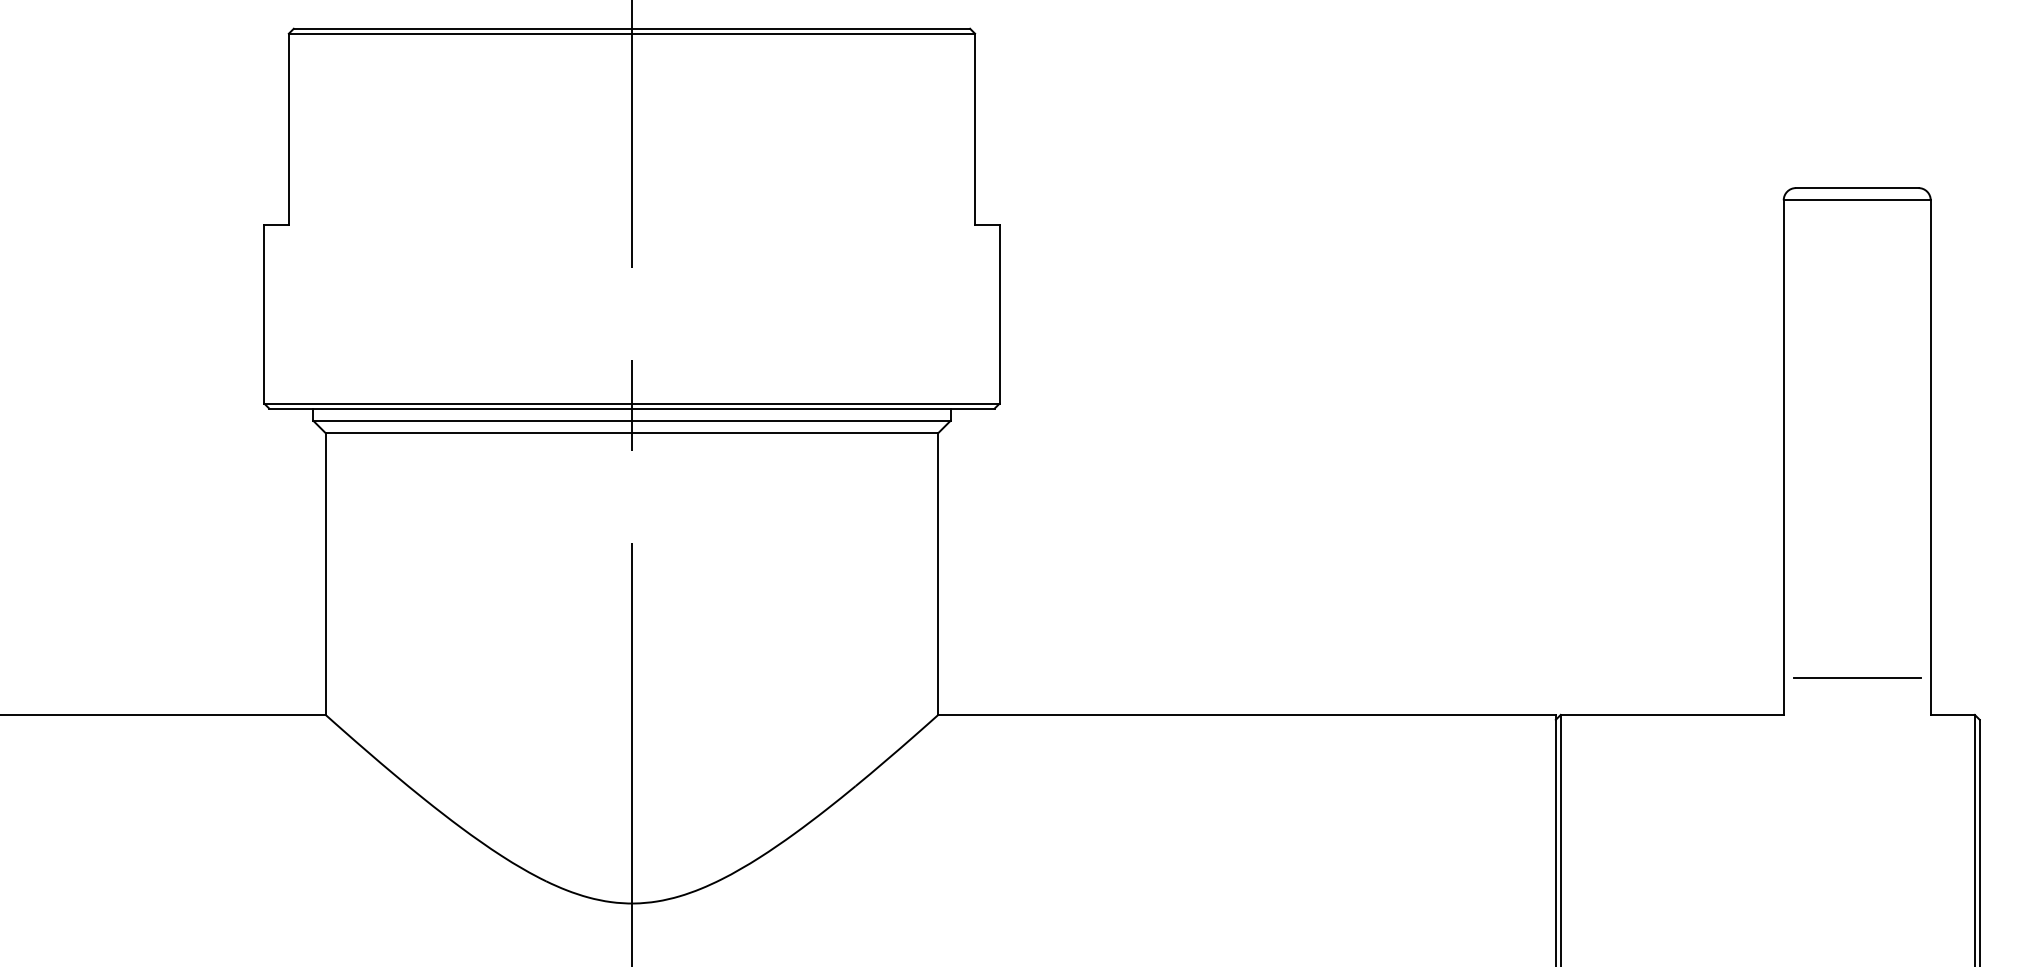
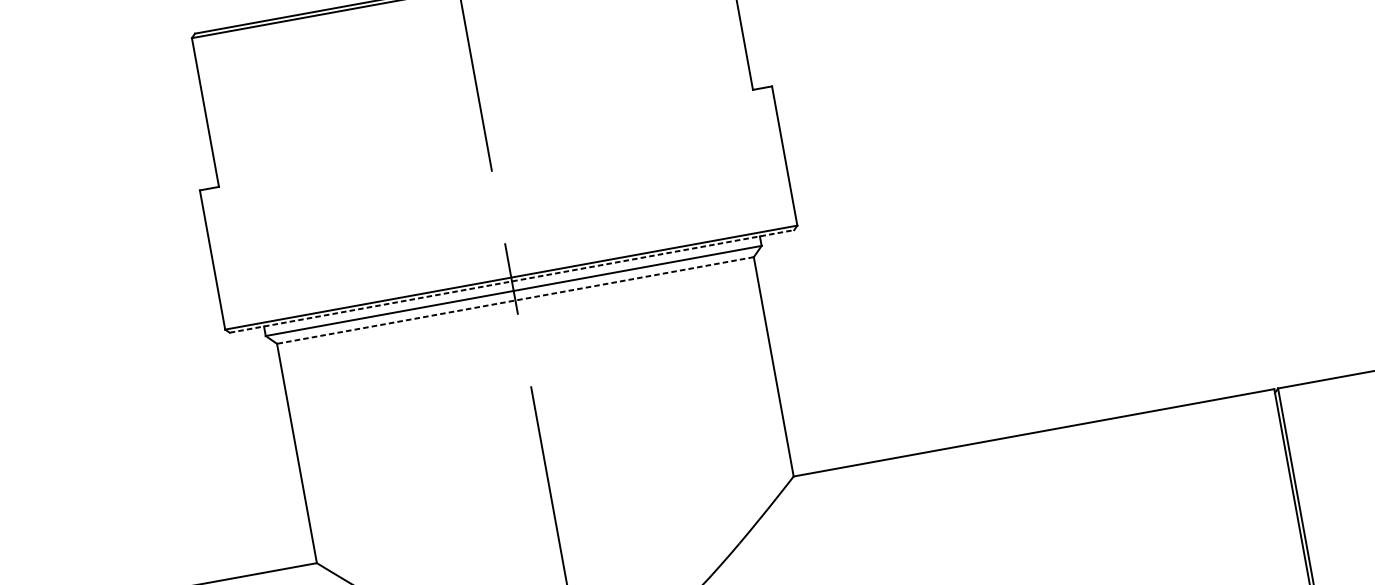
line: (631, 408) -> (511, 281), solid -> dashed
line: (631, 433) -> (515, 300), solid -> dashed

